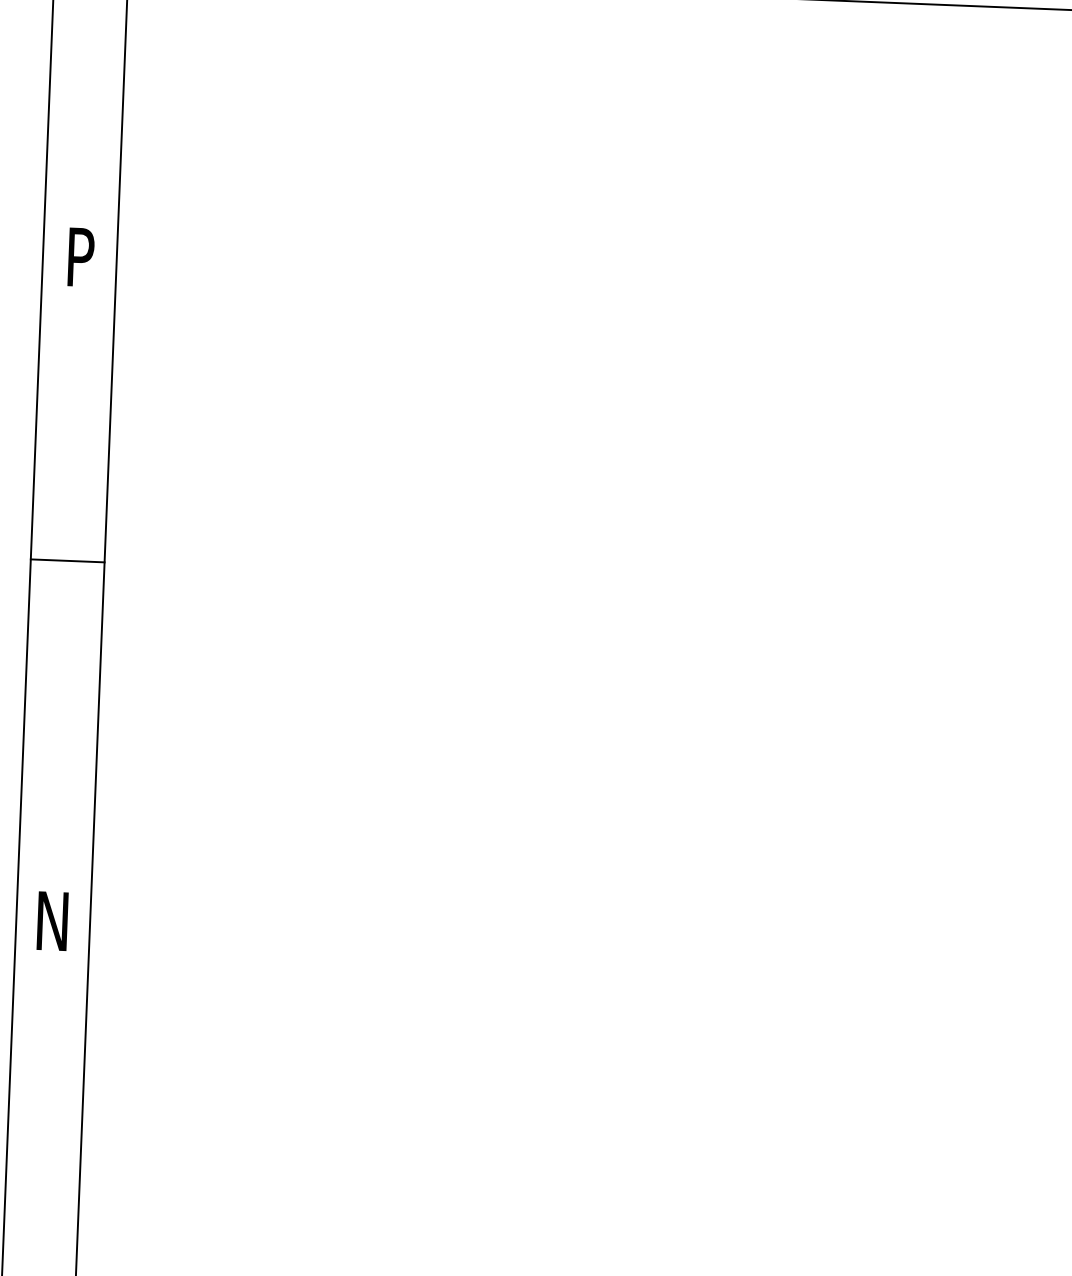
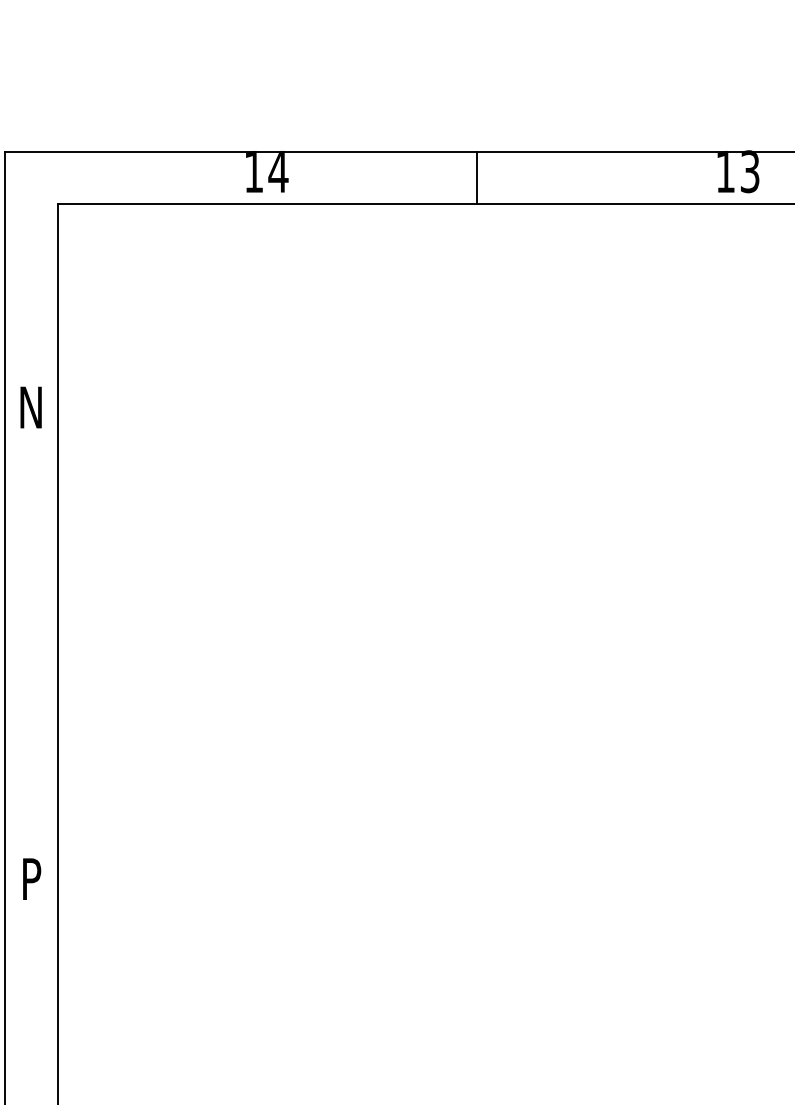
text: (78, 257) -> (30, 407), P -> N
line: (67, 561) -> (31, 623), removed
text: (52, 920) -> (30, 878), N -> P

